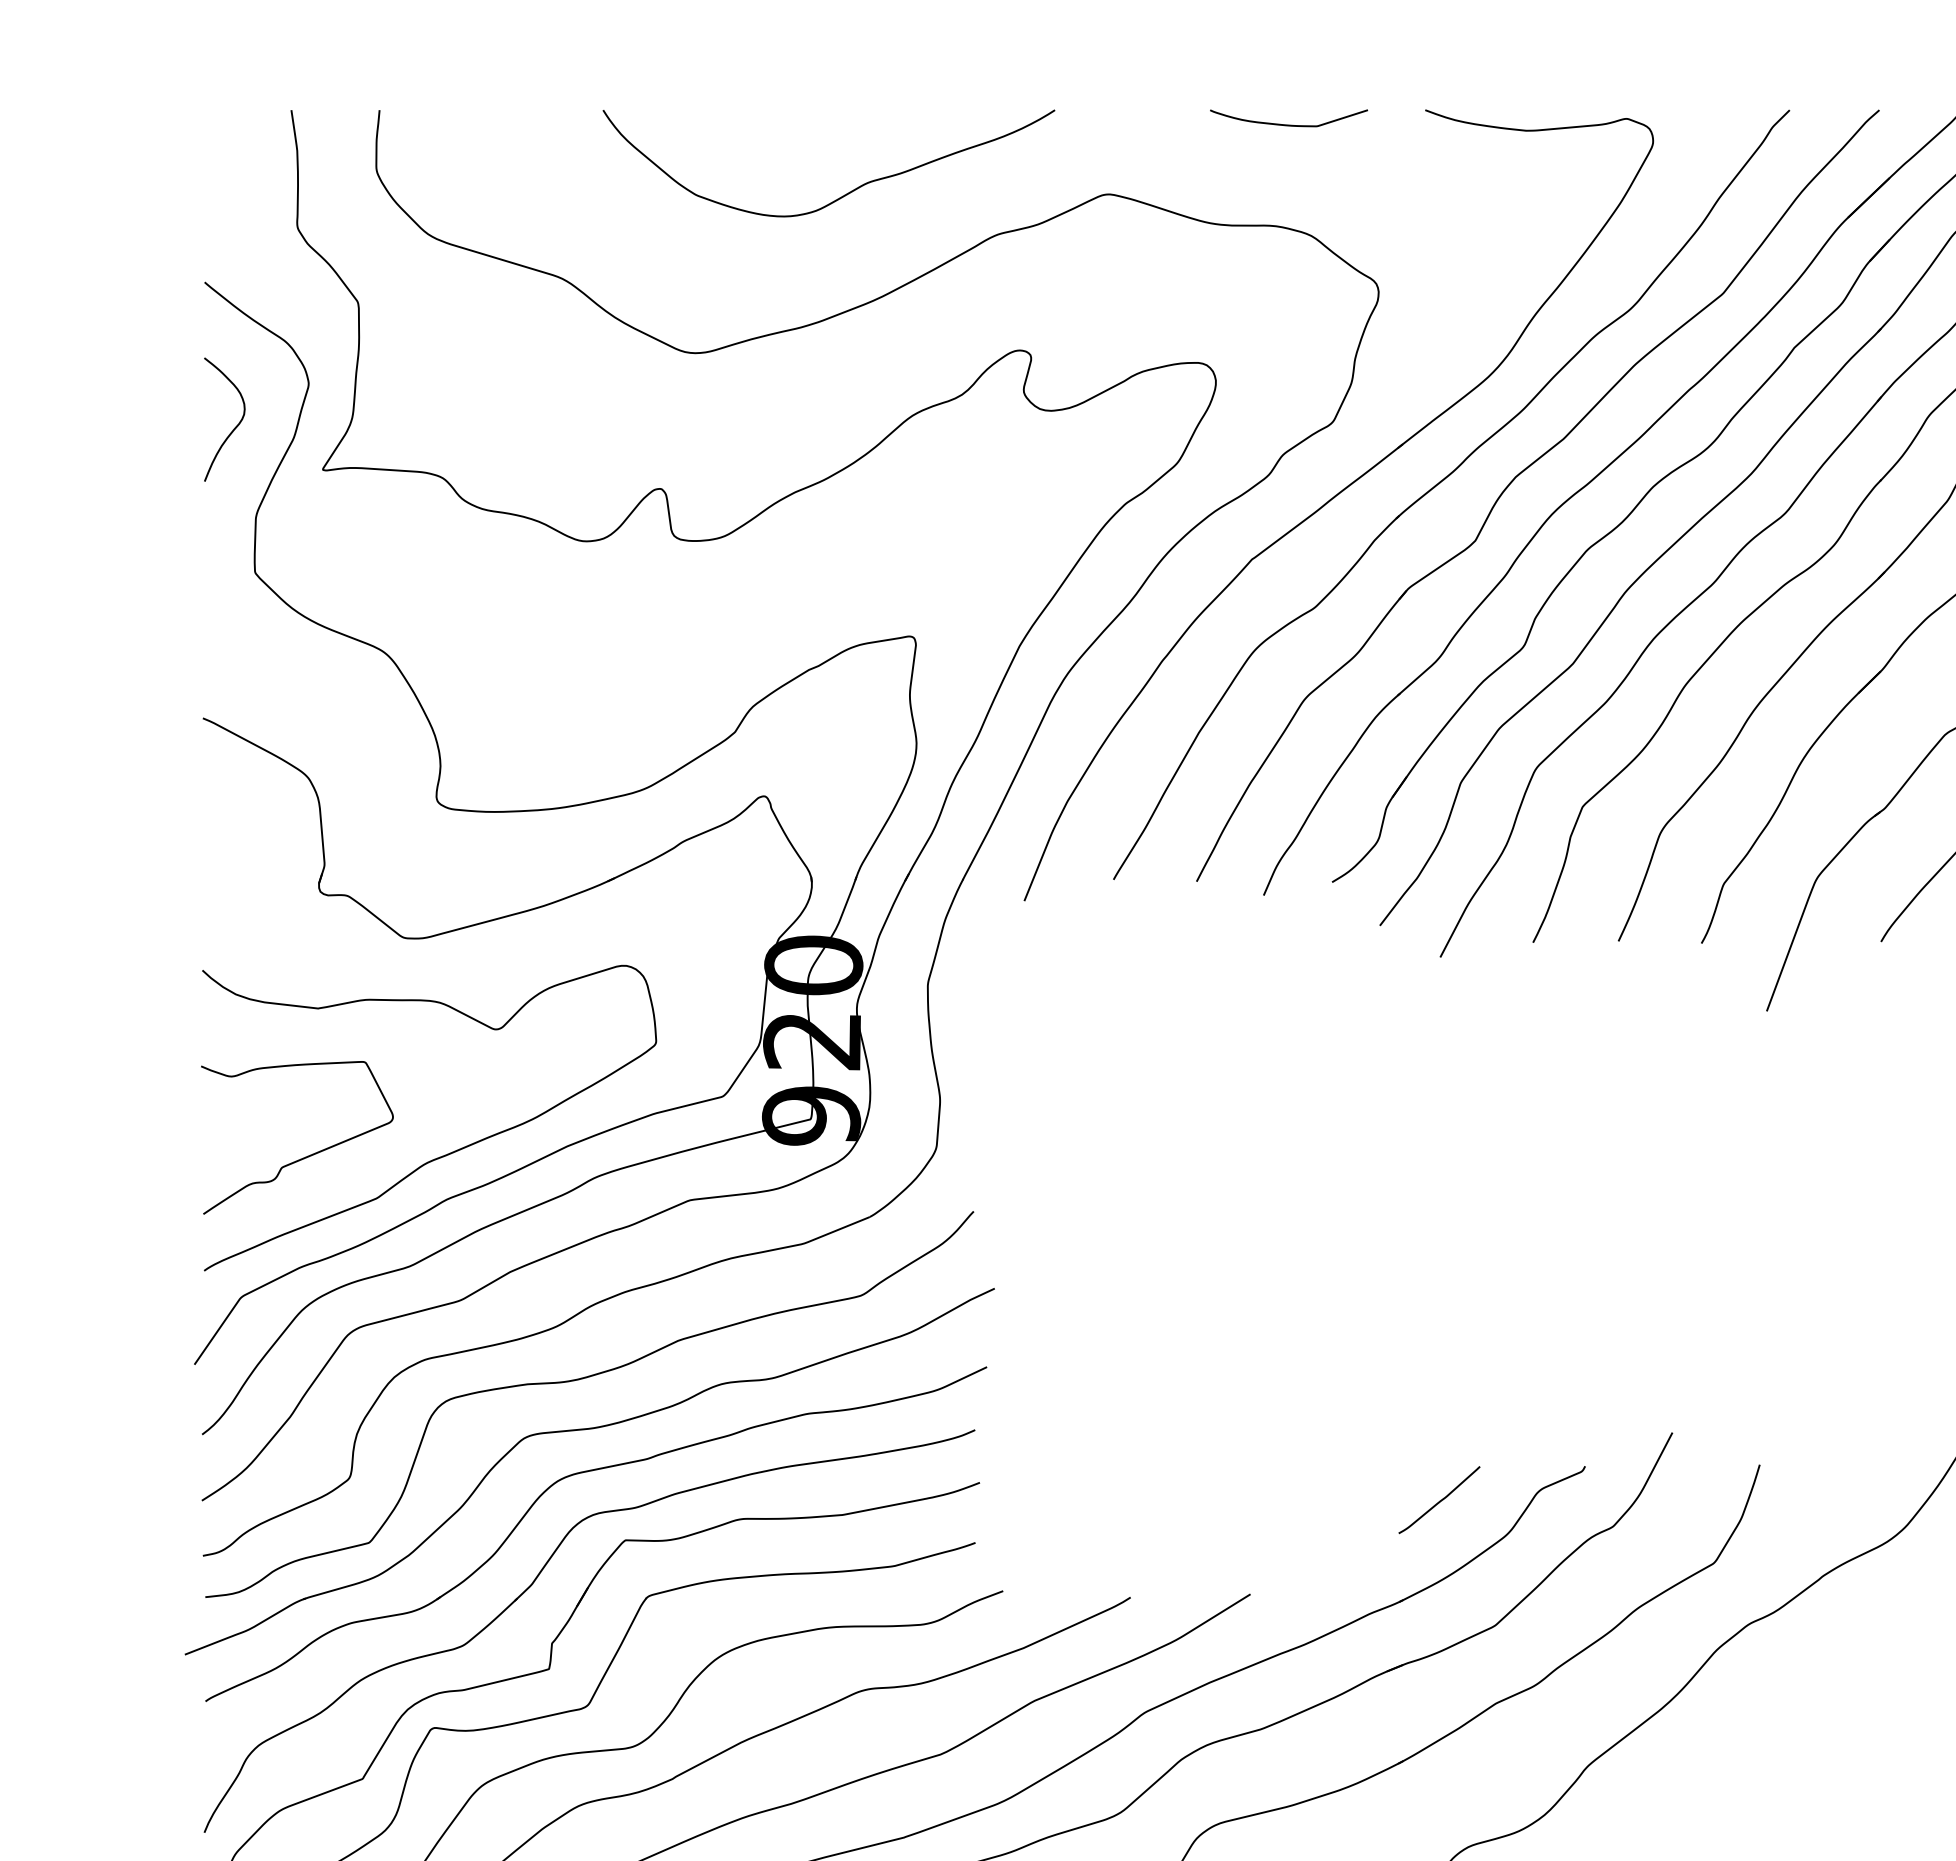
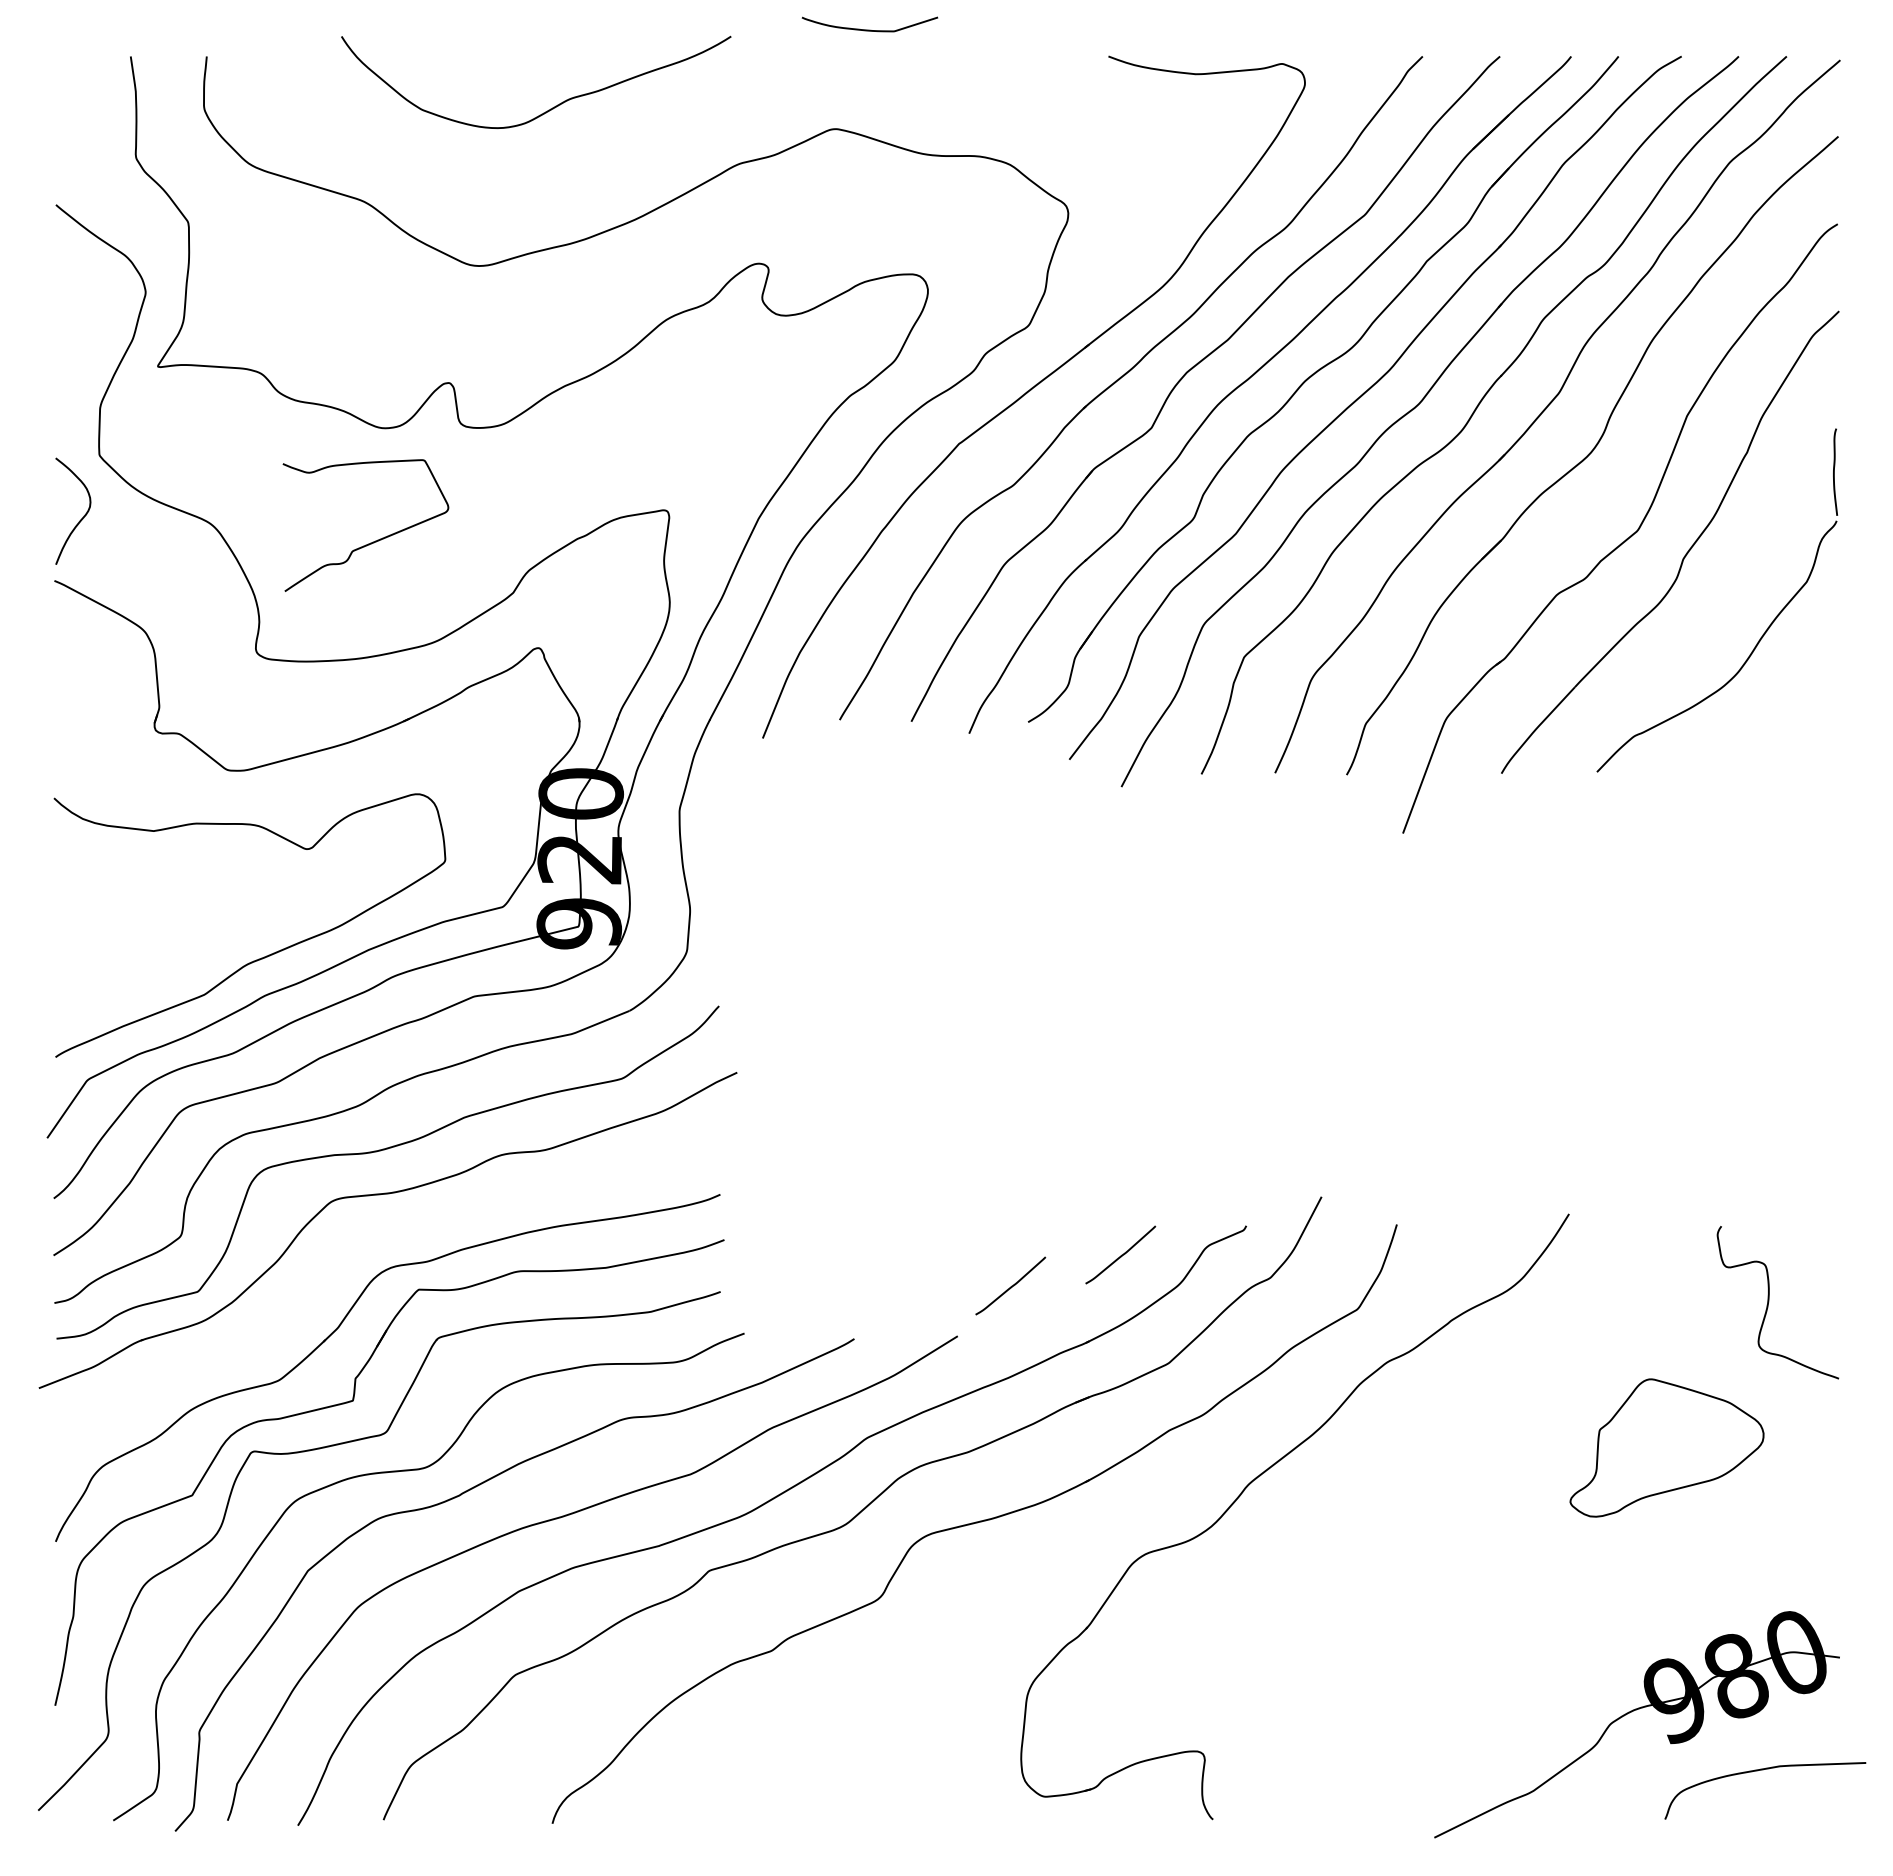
curve: (1288, 124) -> (869, 29), moved
curve: (845, 193) -> (550, 108), moved
curve: (234, 427) -> (81, 518), moved
curve: (302, 1157) -> (370, 542), moved
part: (586, 1472) -> (385, 1231), removed
curve: (1312, 1535) -> (1011, 1285), added

